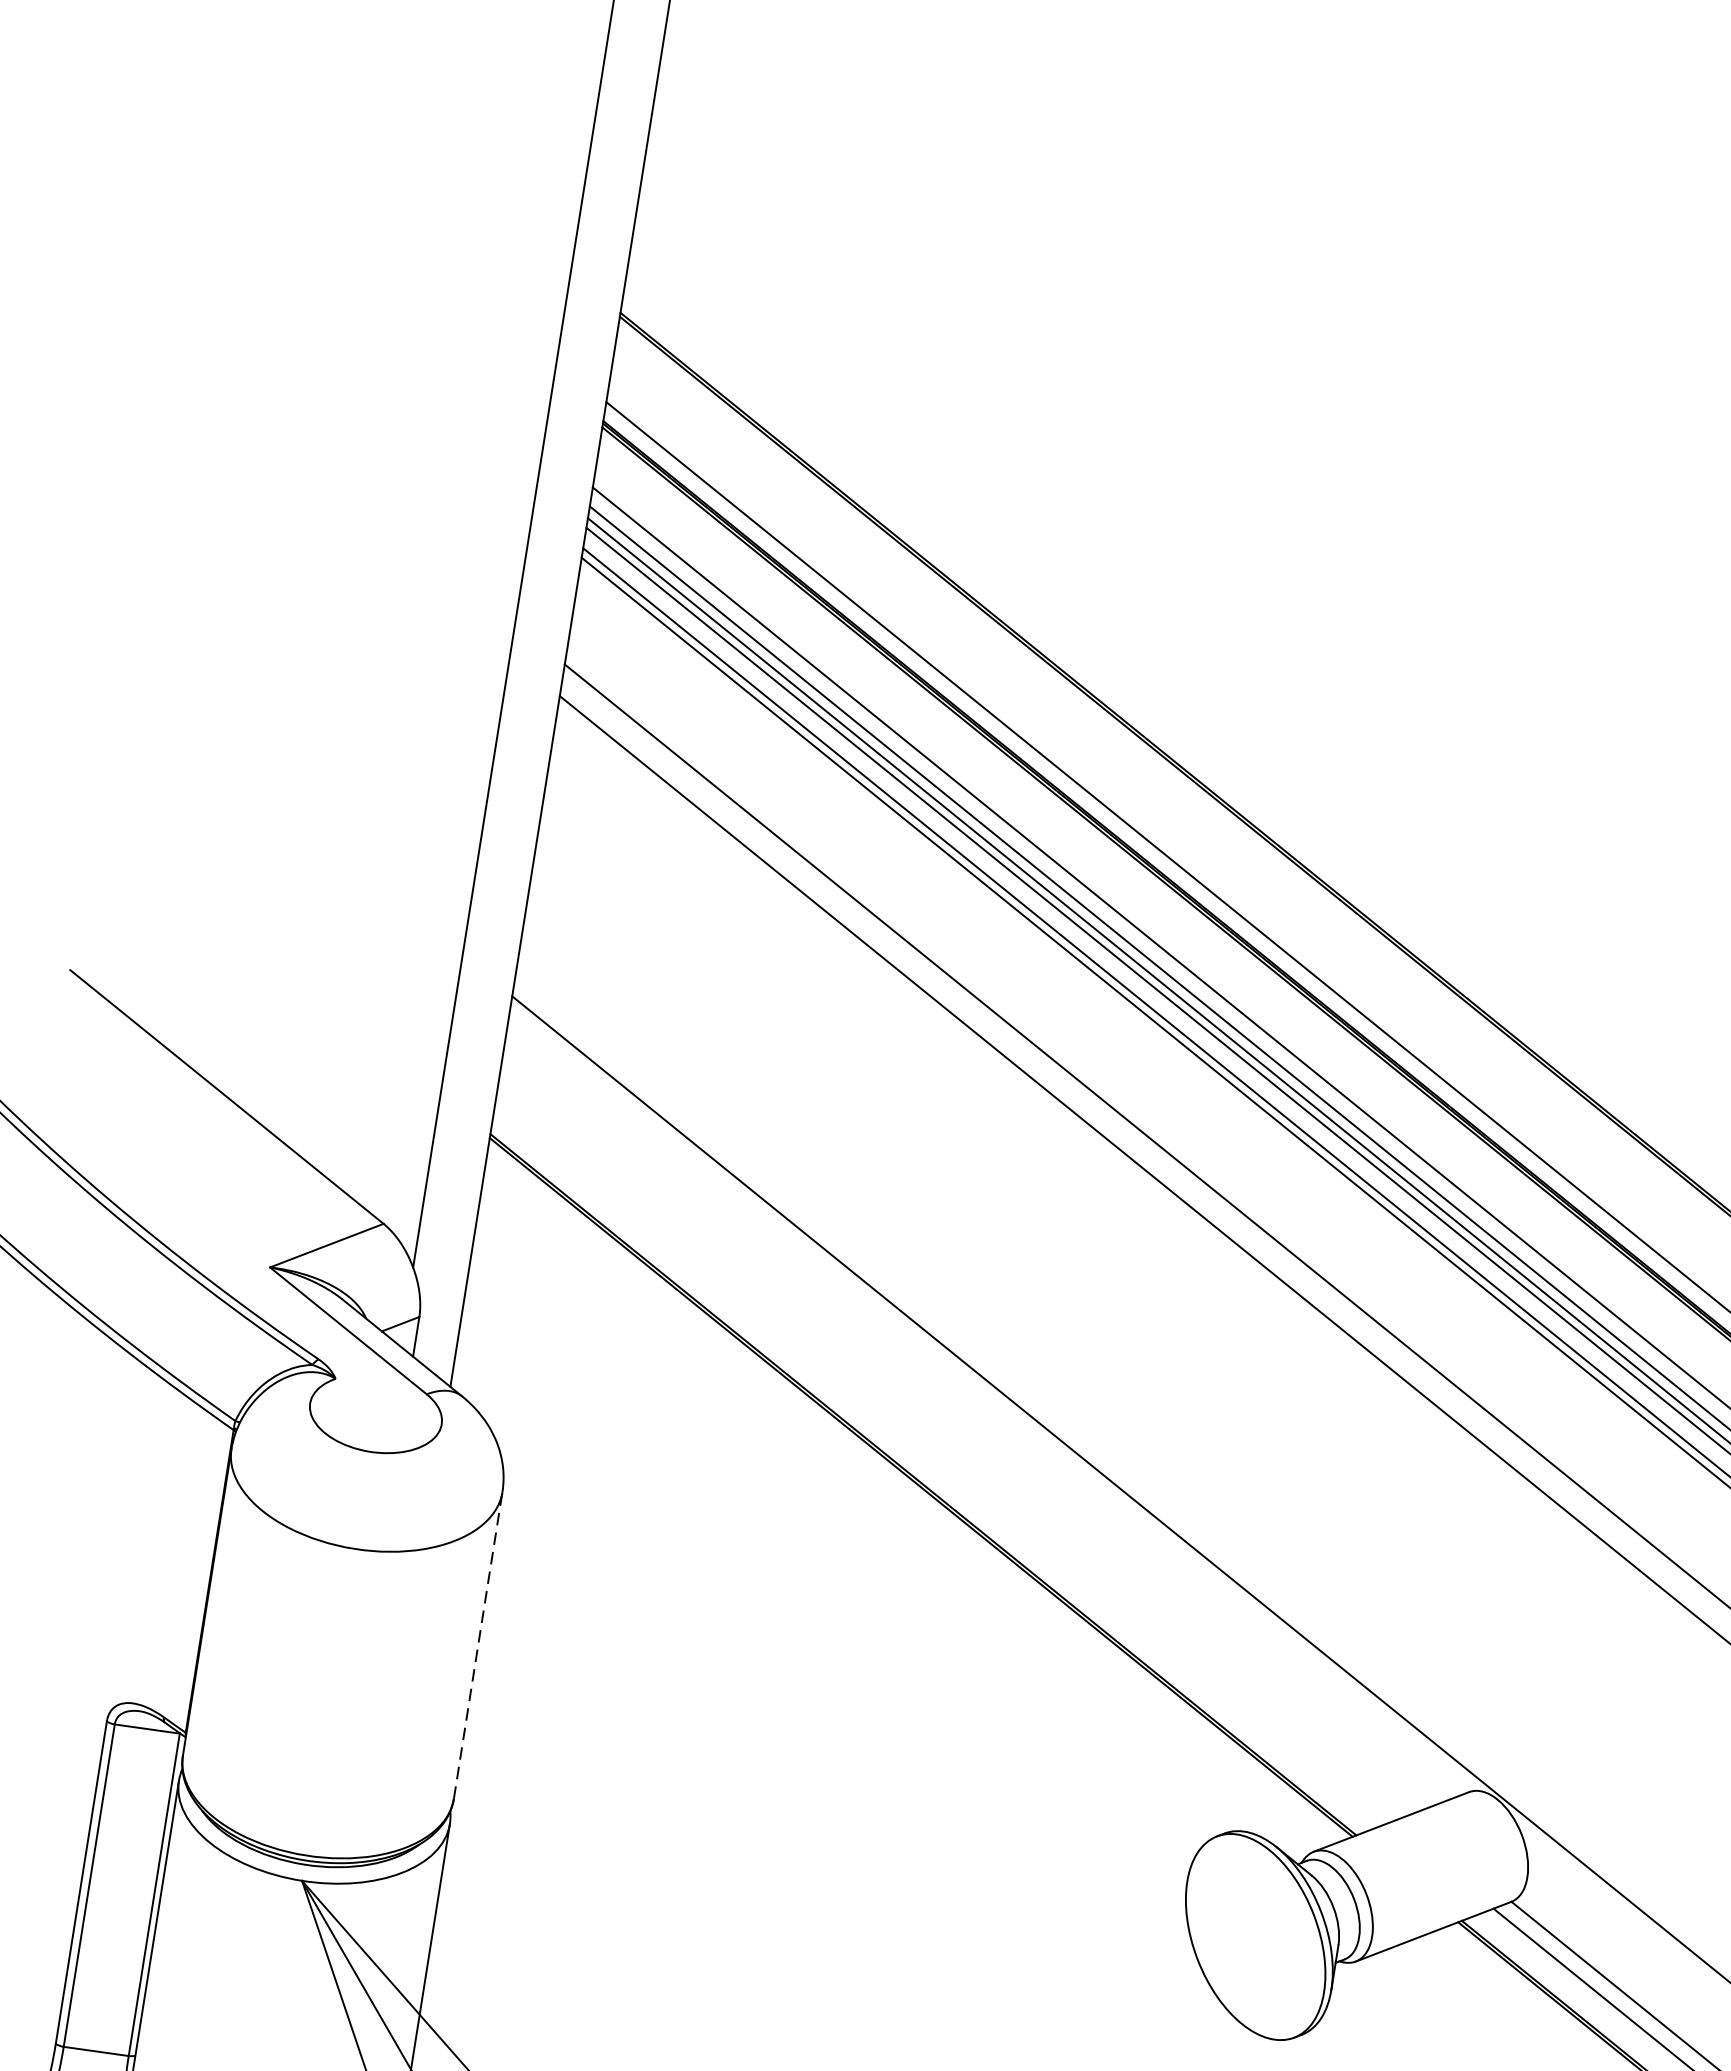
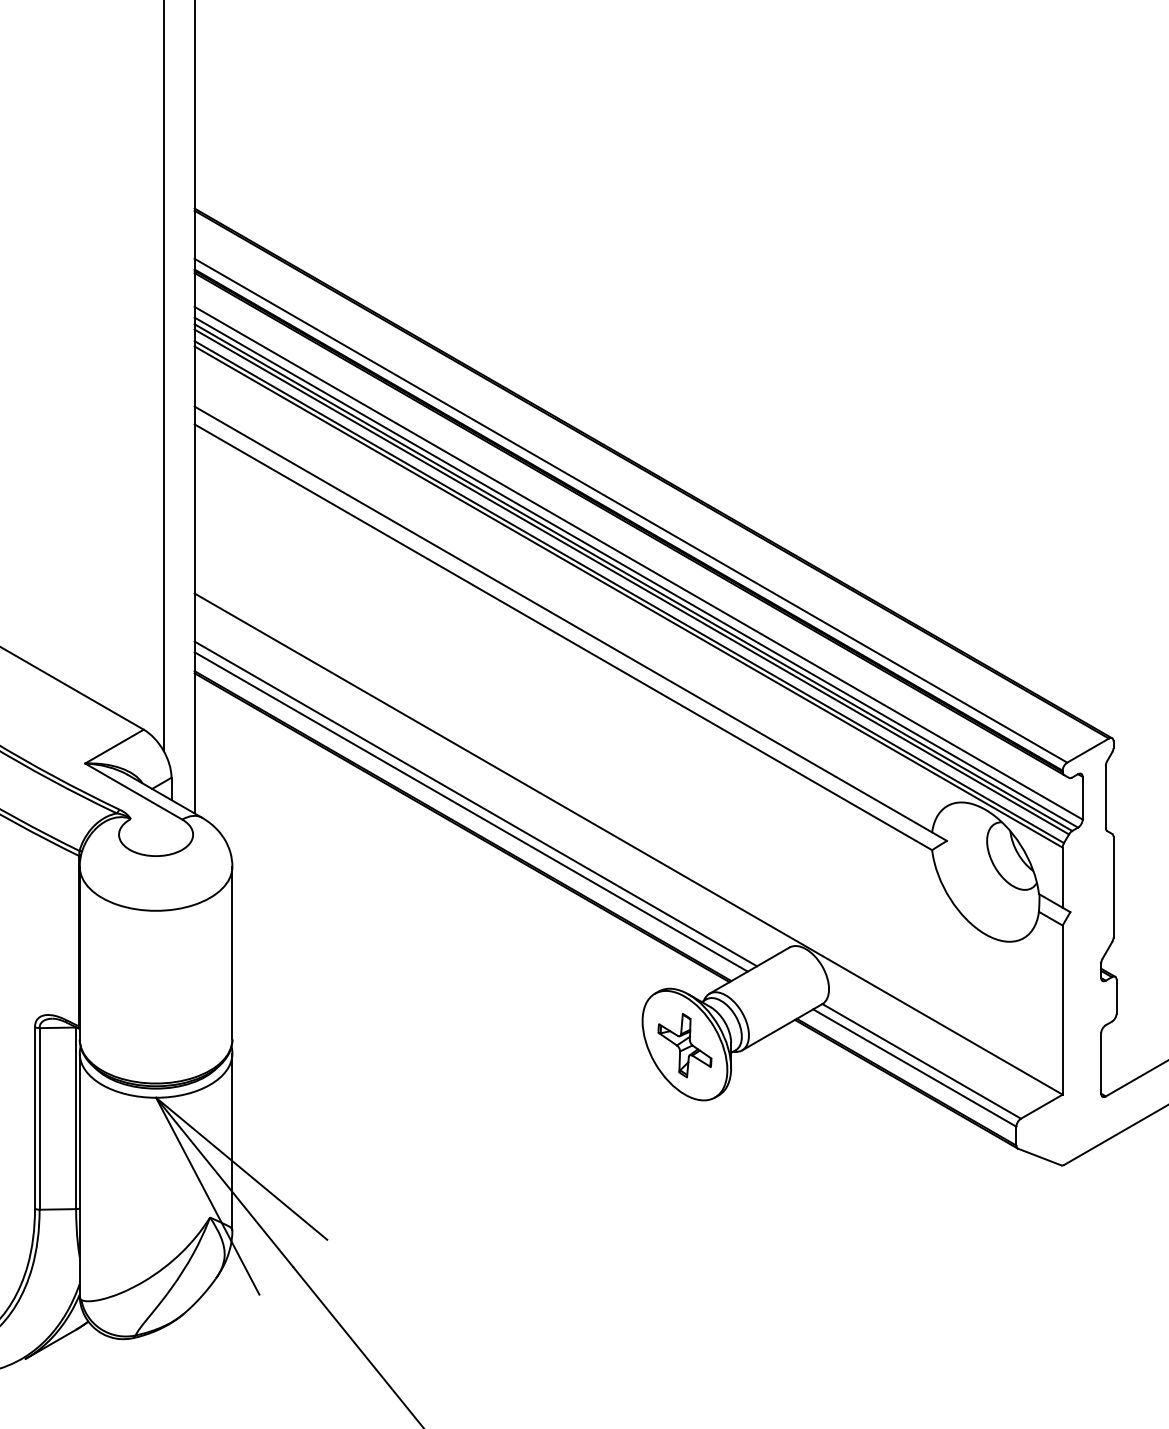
line: (951, 1448) -> (475, 803), added
line: (940, 1460) -> (470, 811), added
line: (478, 1644) -> (232, 952), dashed -> solid
part: (1254, 1936) -> (684, 1045), added

